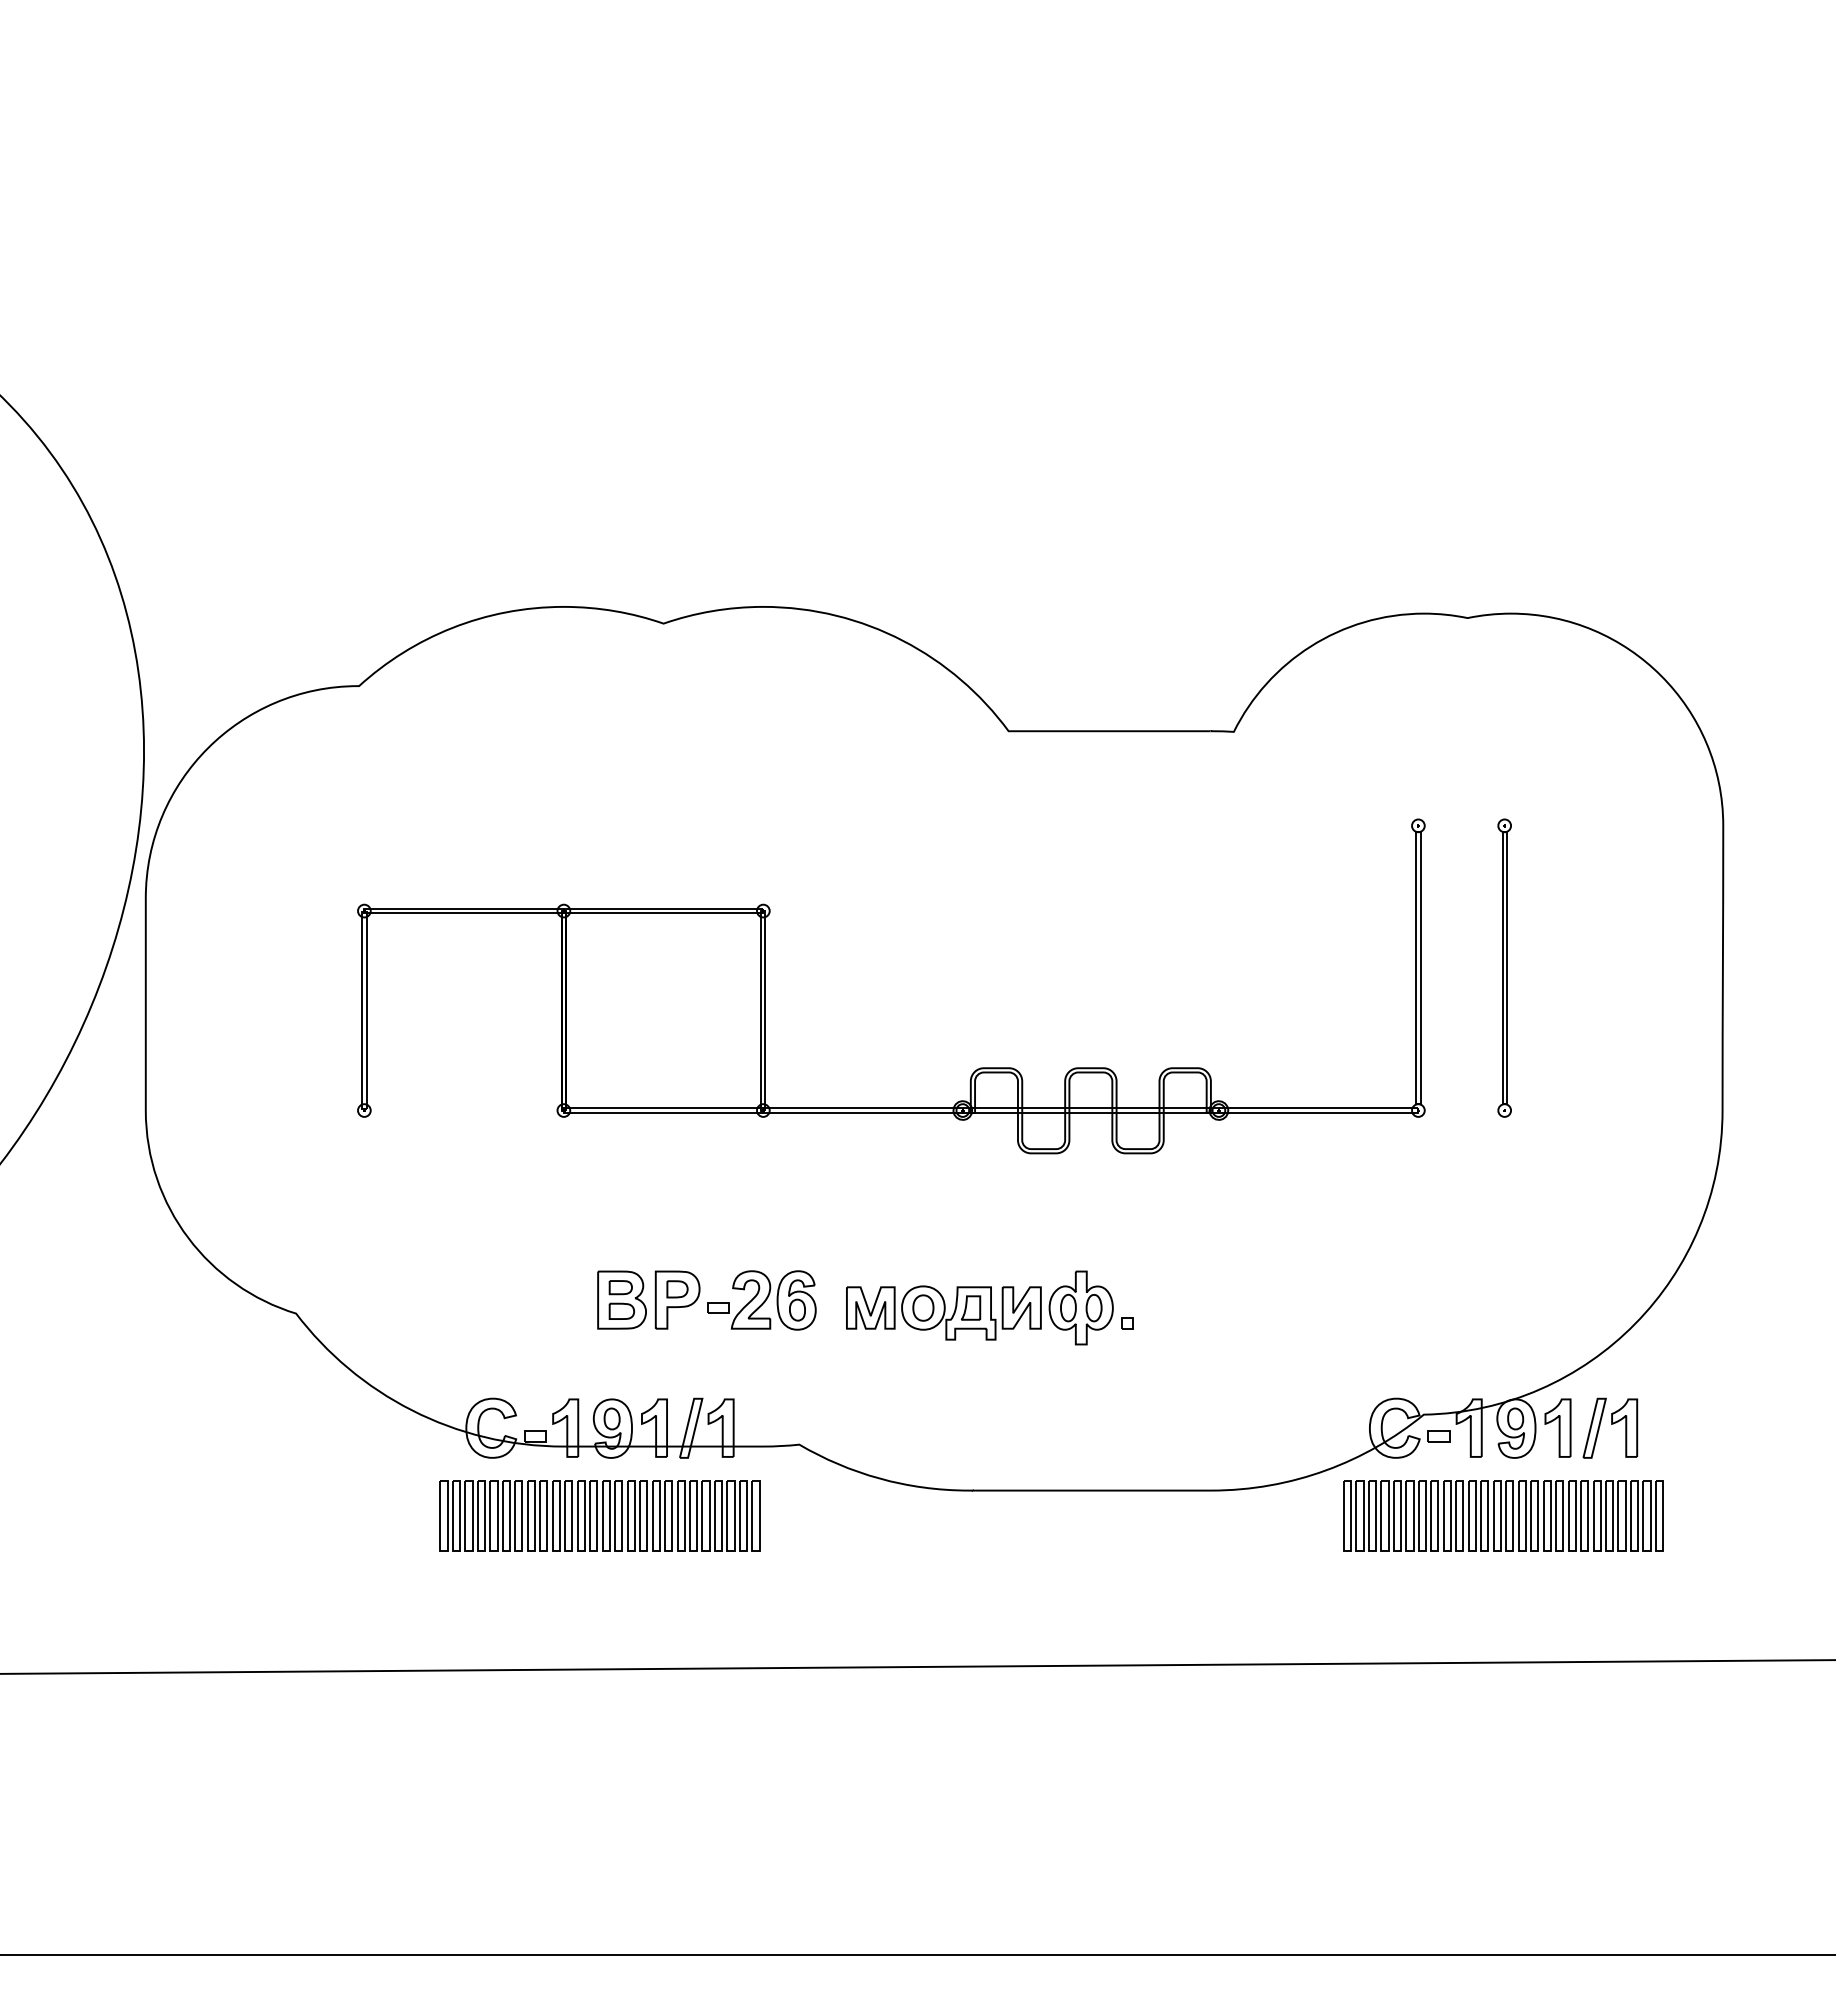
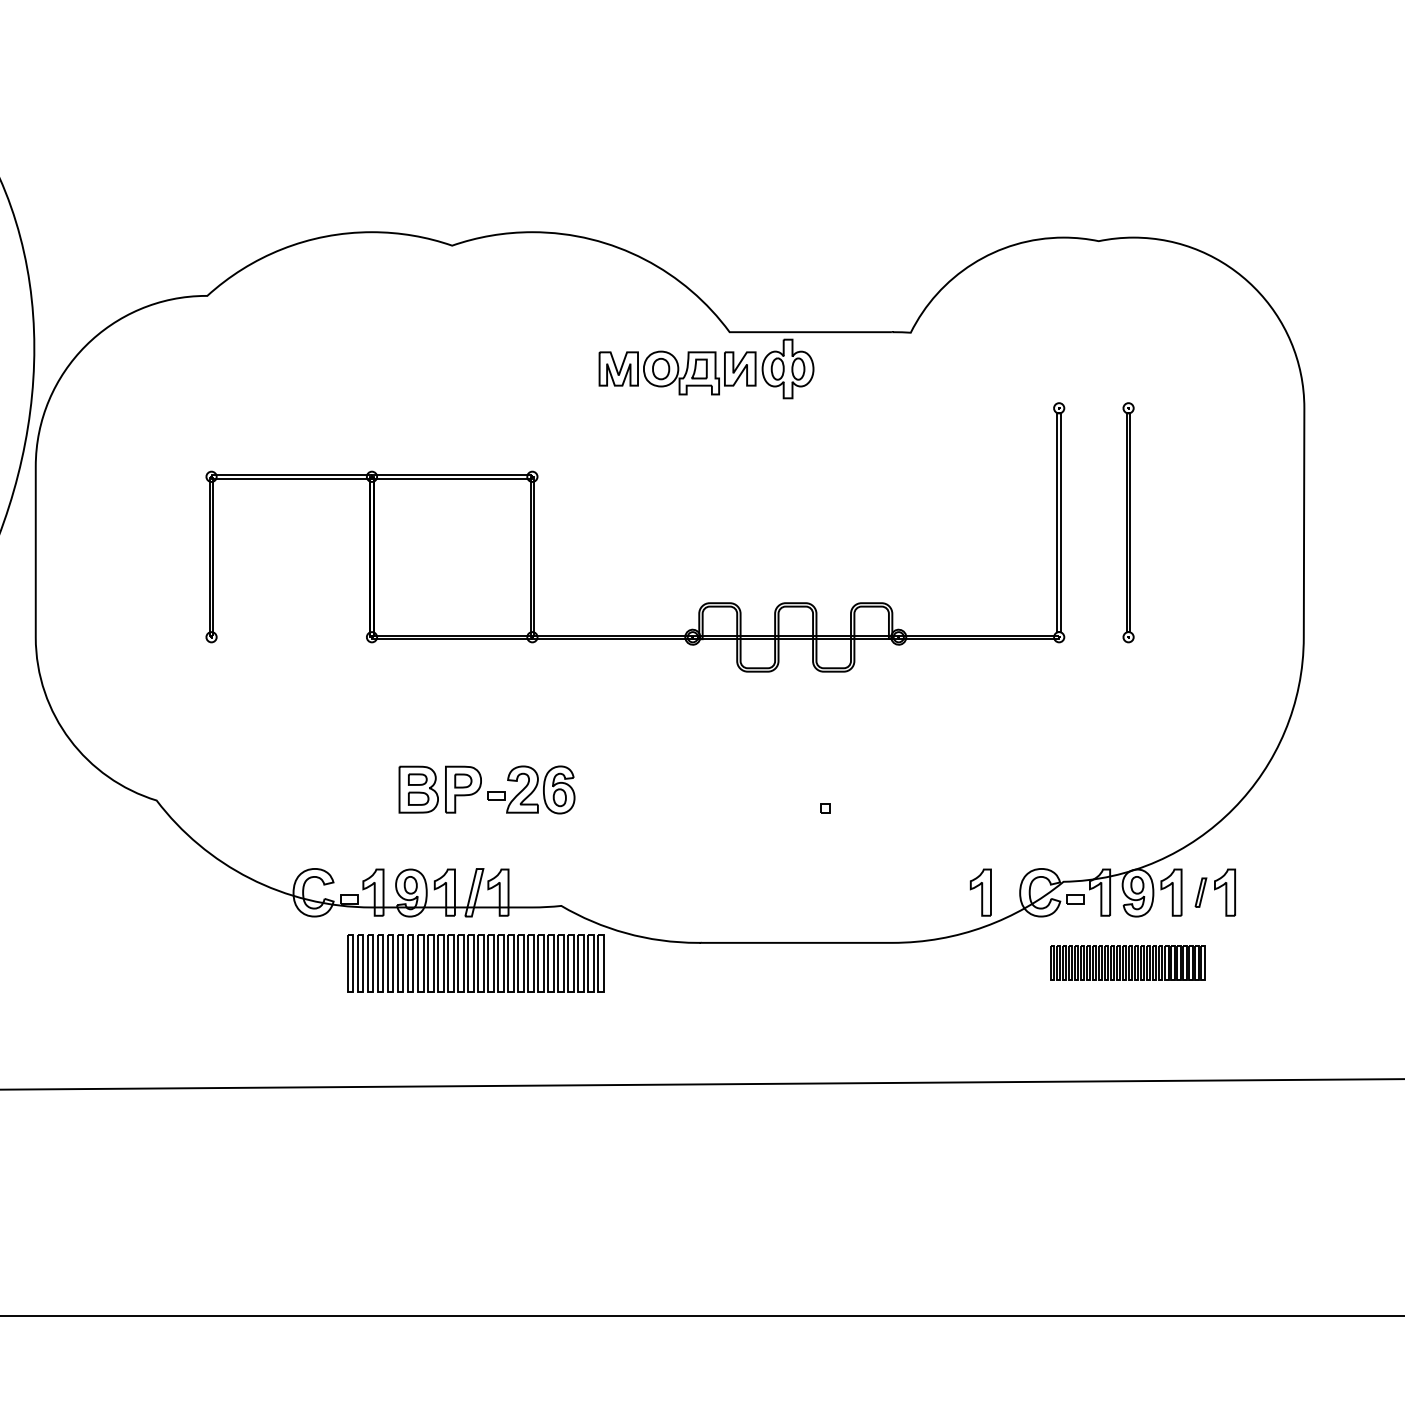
part: (979, 1307) -> (706, 368), moved
part: (1320, 1427) -> (980, 892), added
part: (1594, 1427) -> (1200, 892), size x0.6
part: (599, 1515) -> (475, 962), moved
part: (1503, 1515) -> (1127, 962), size x0.6

